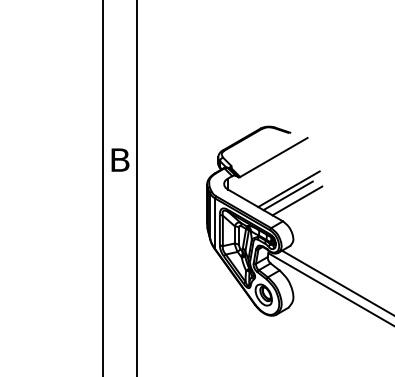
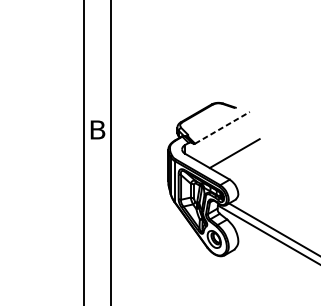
line: (273, 157) -> (222, 127), solid -> dashed
line: (287, 195) -> (233, 158), removed
line: (297, 200) -> (241, 162), removed

